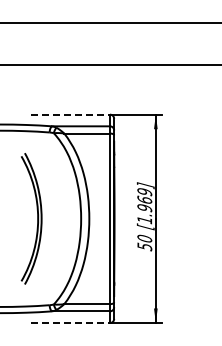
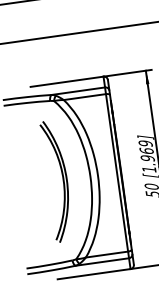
line: (71, 114) -> (67, 81), dashed -> solid
part: (31, 218) -> (57, 180), moved
line: (71, 323) -> (95, 274), dashed -> solid

